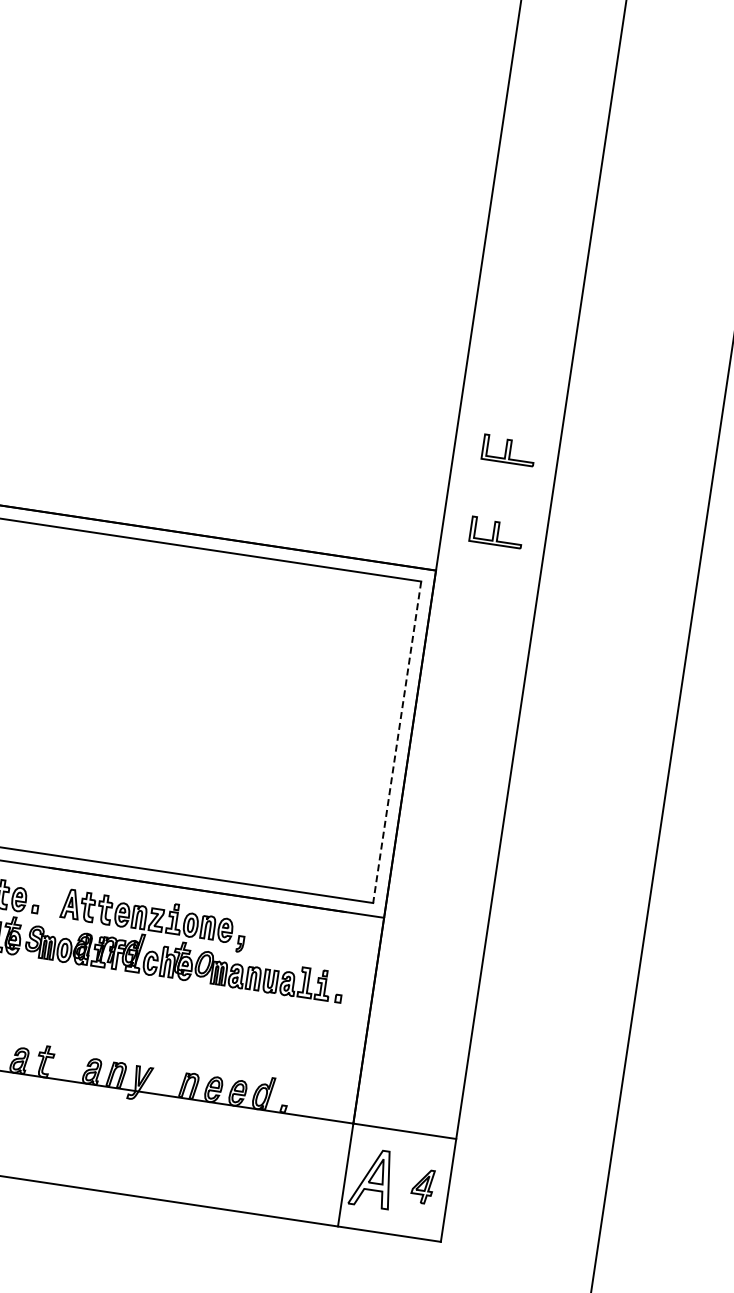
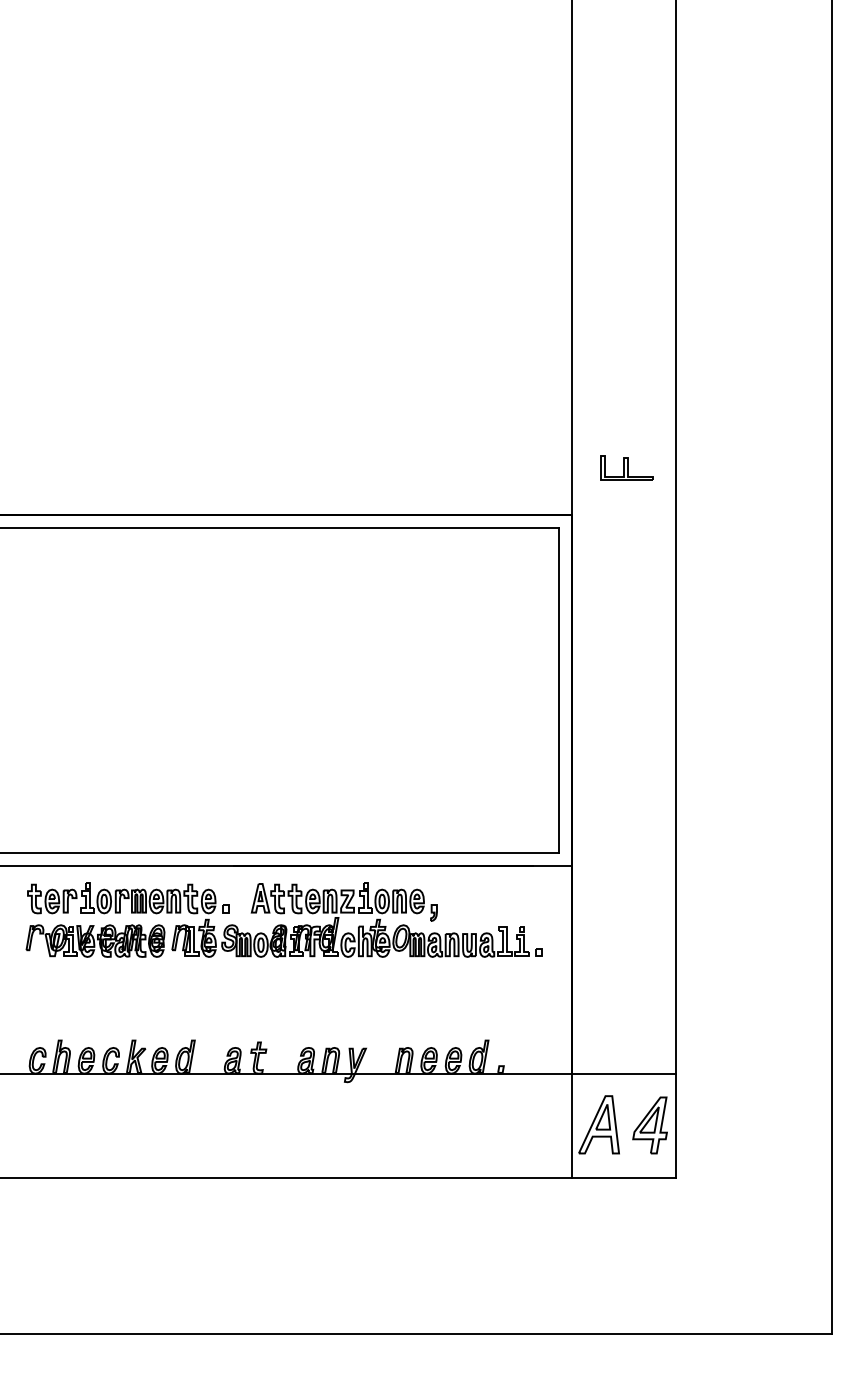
part: (508, 450) -> (626, 384), removed
line: (397, 742) -> (559, 690), dashed -> solid
part: (422, 1186) -> (649, 1125), size x1.67

